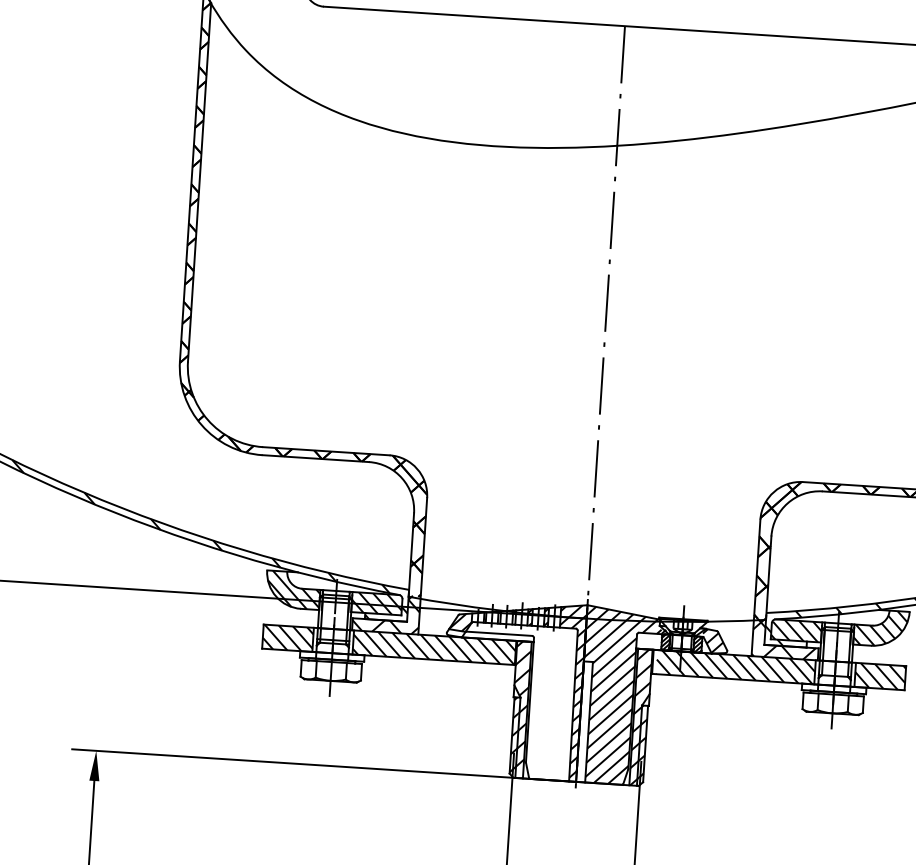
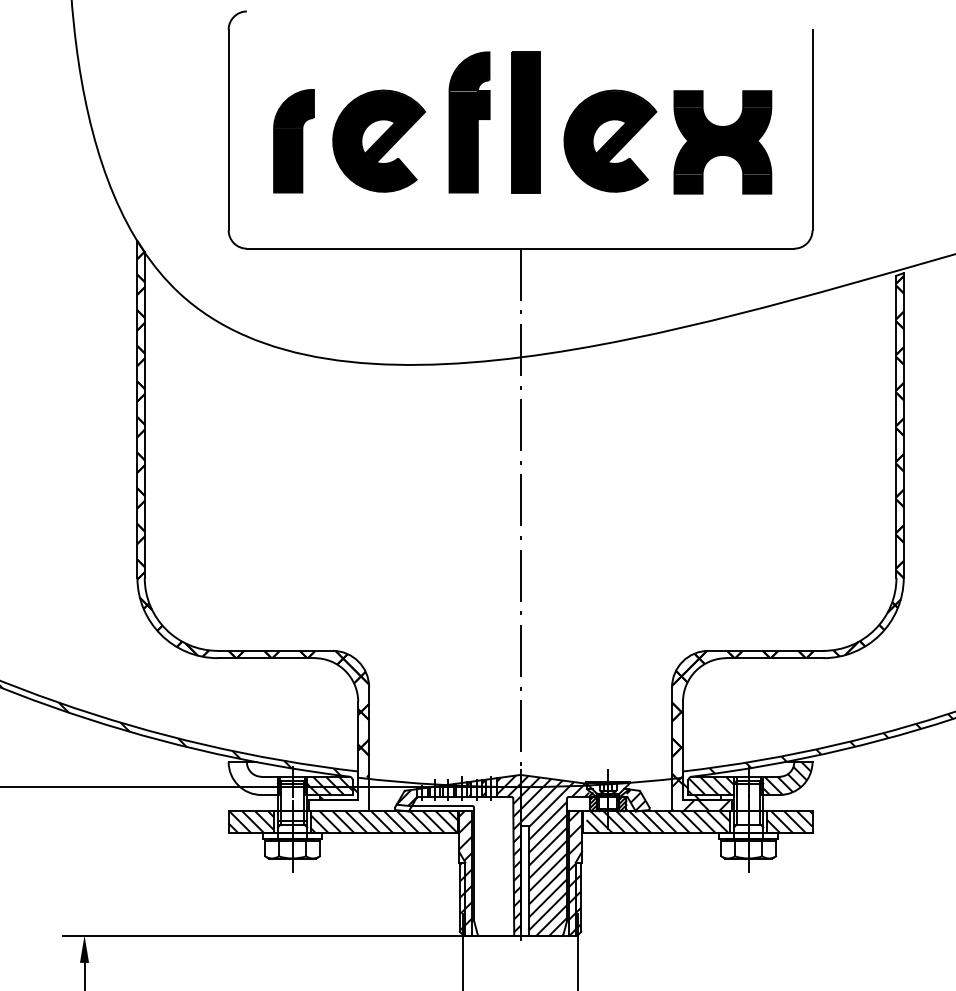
hatch: (293, 590) -> (253, 778), removed
hatch: (385, 612) -> (338, 793), removed

